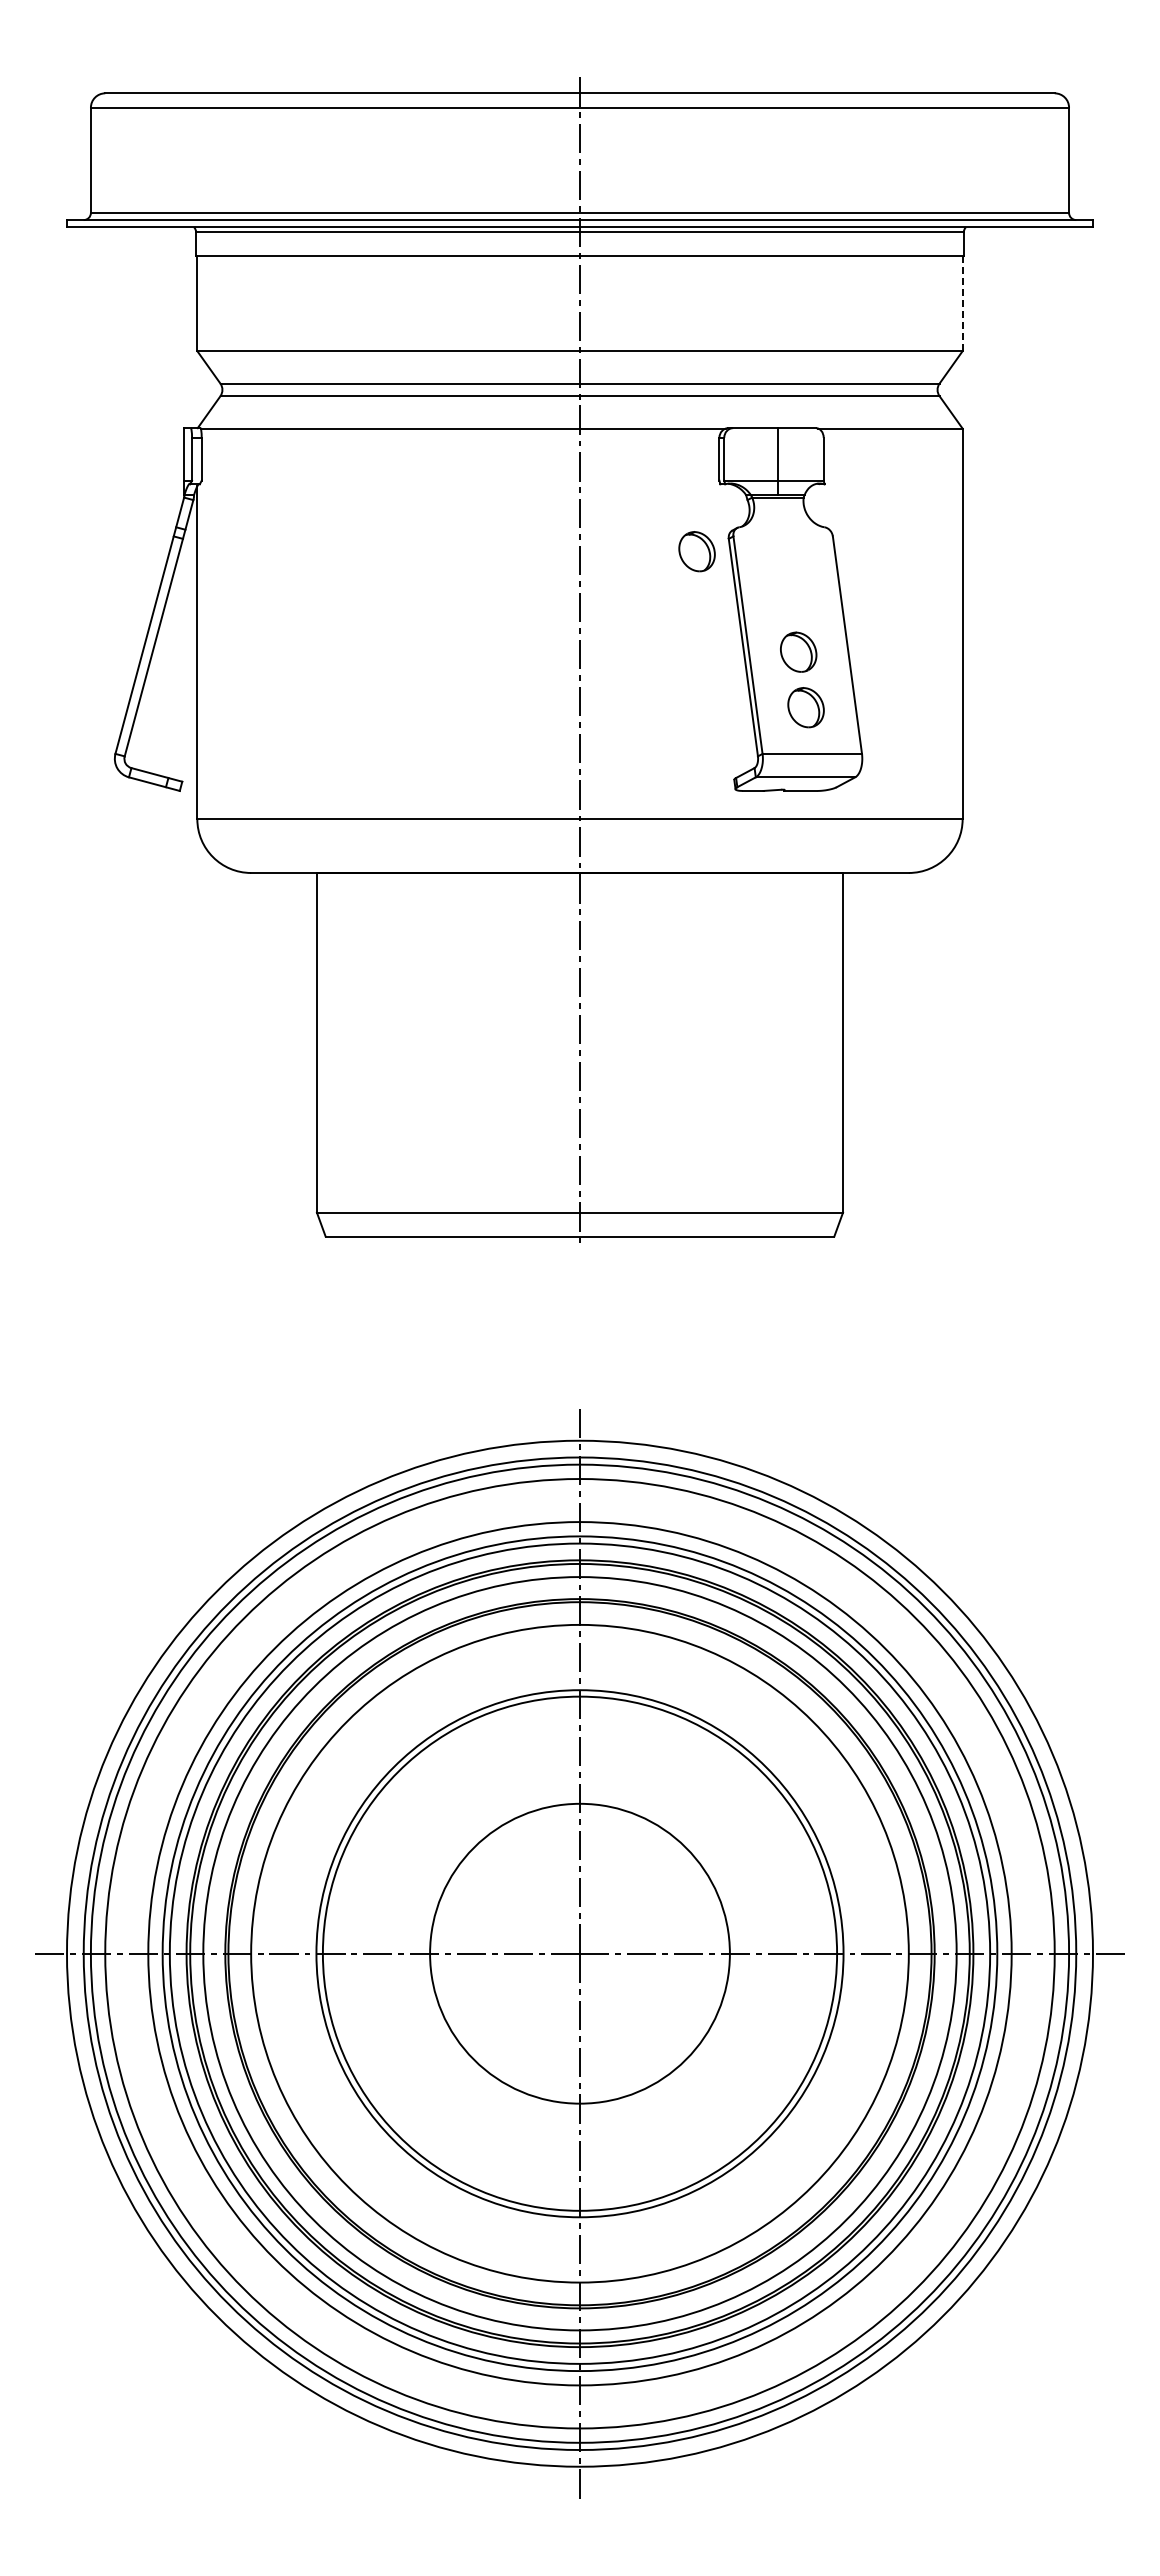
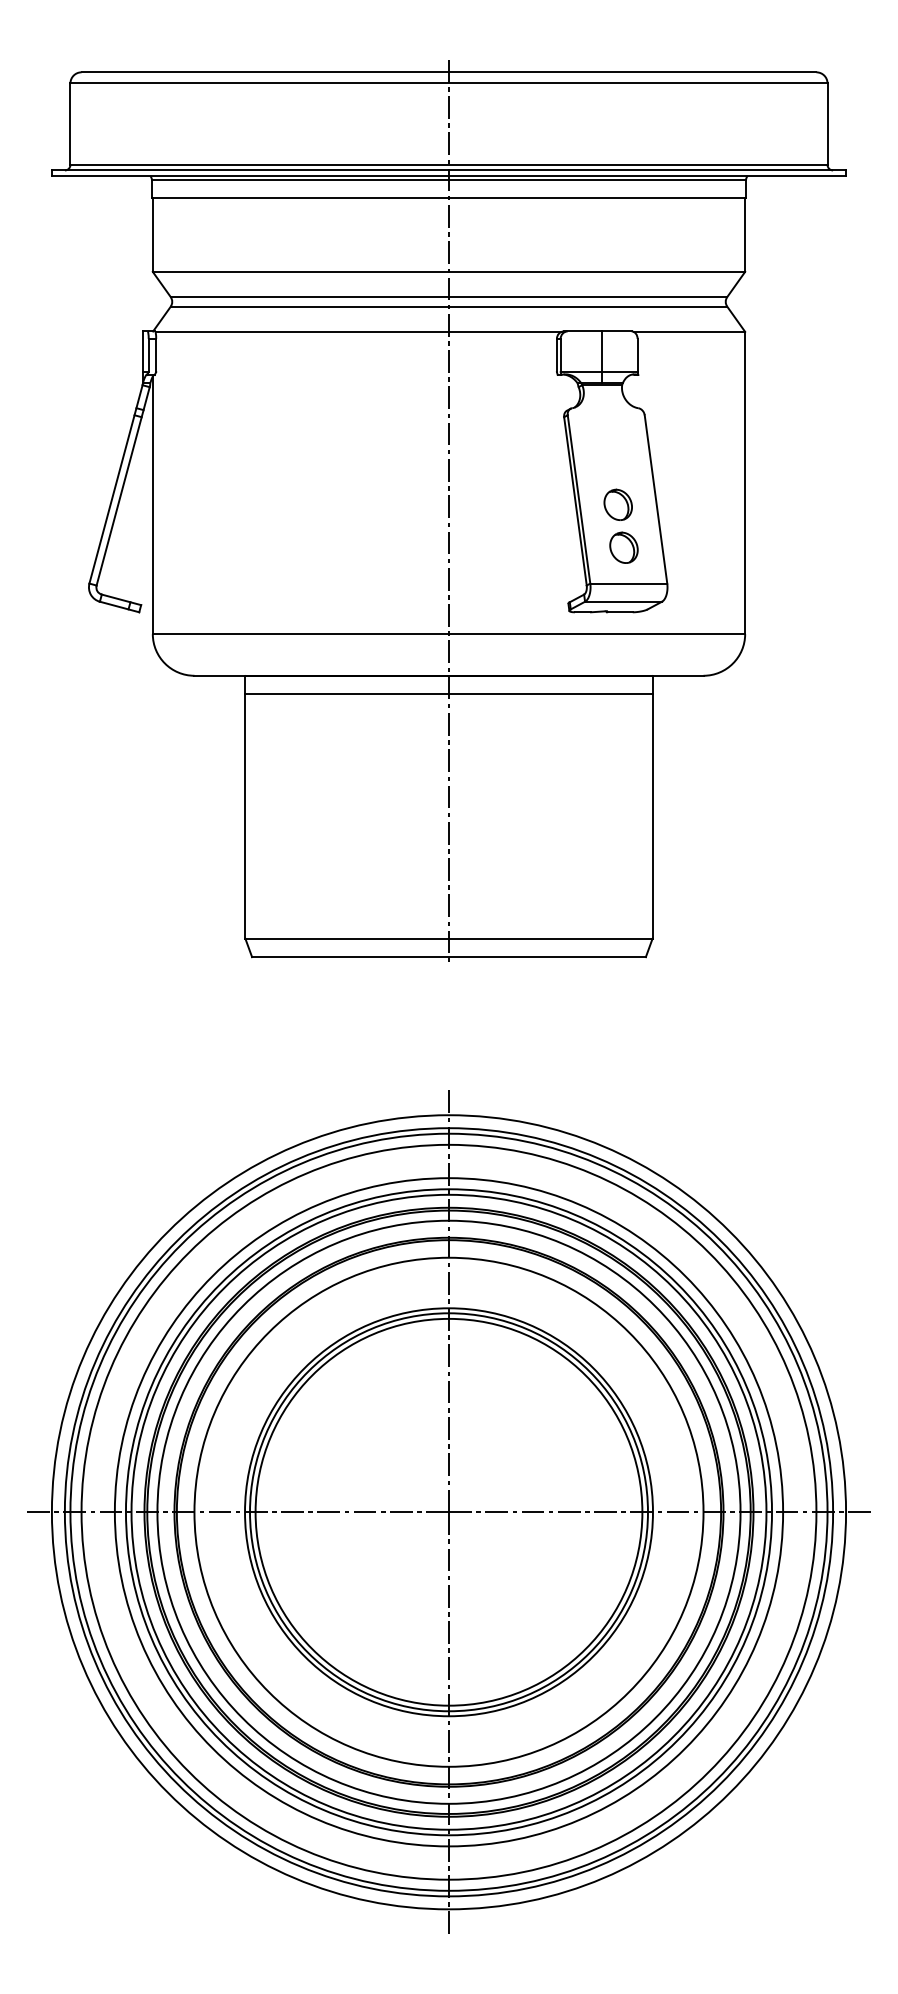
line: (962, 303) -> (745, 234), dashed -> solid
part: (696, 551) -> (539, 426), removed
line: (579, 896) -> (448, 693), added
circle: (579, 1953) -> (448, 1512), size x1.67

